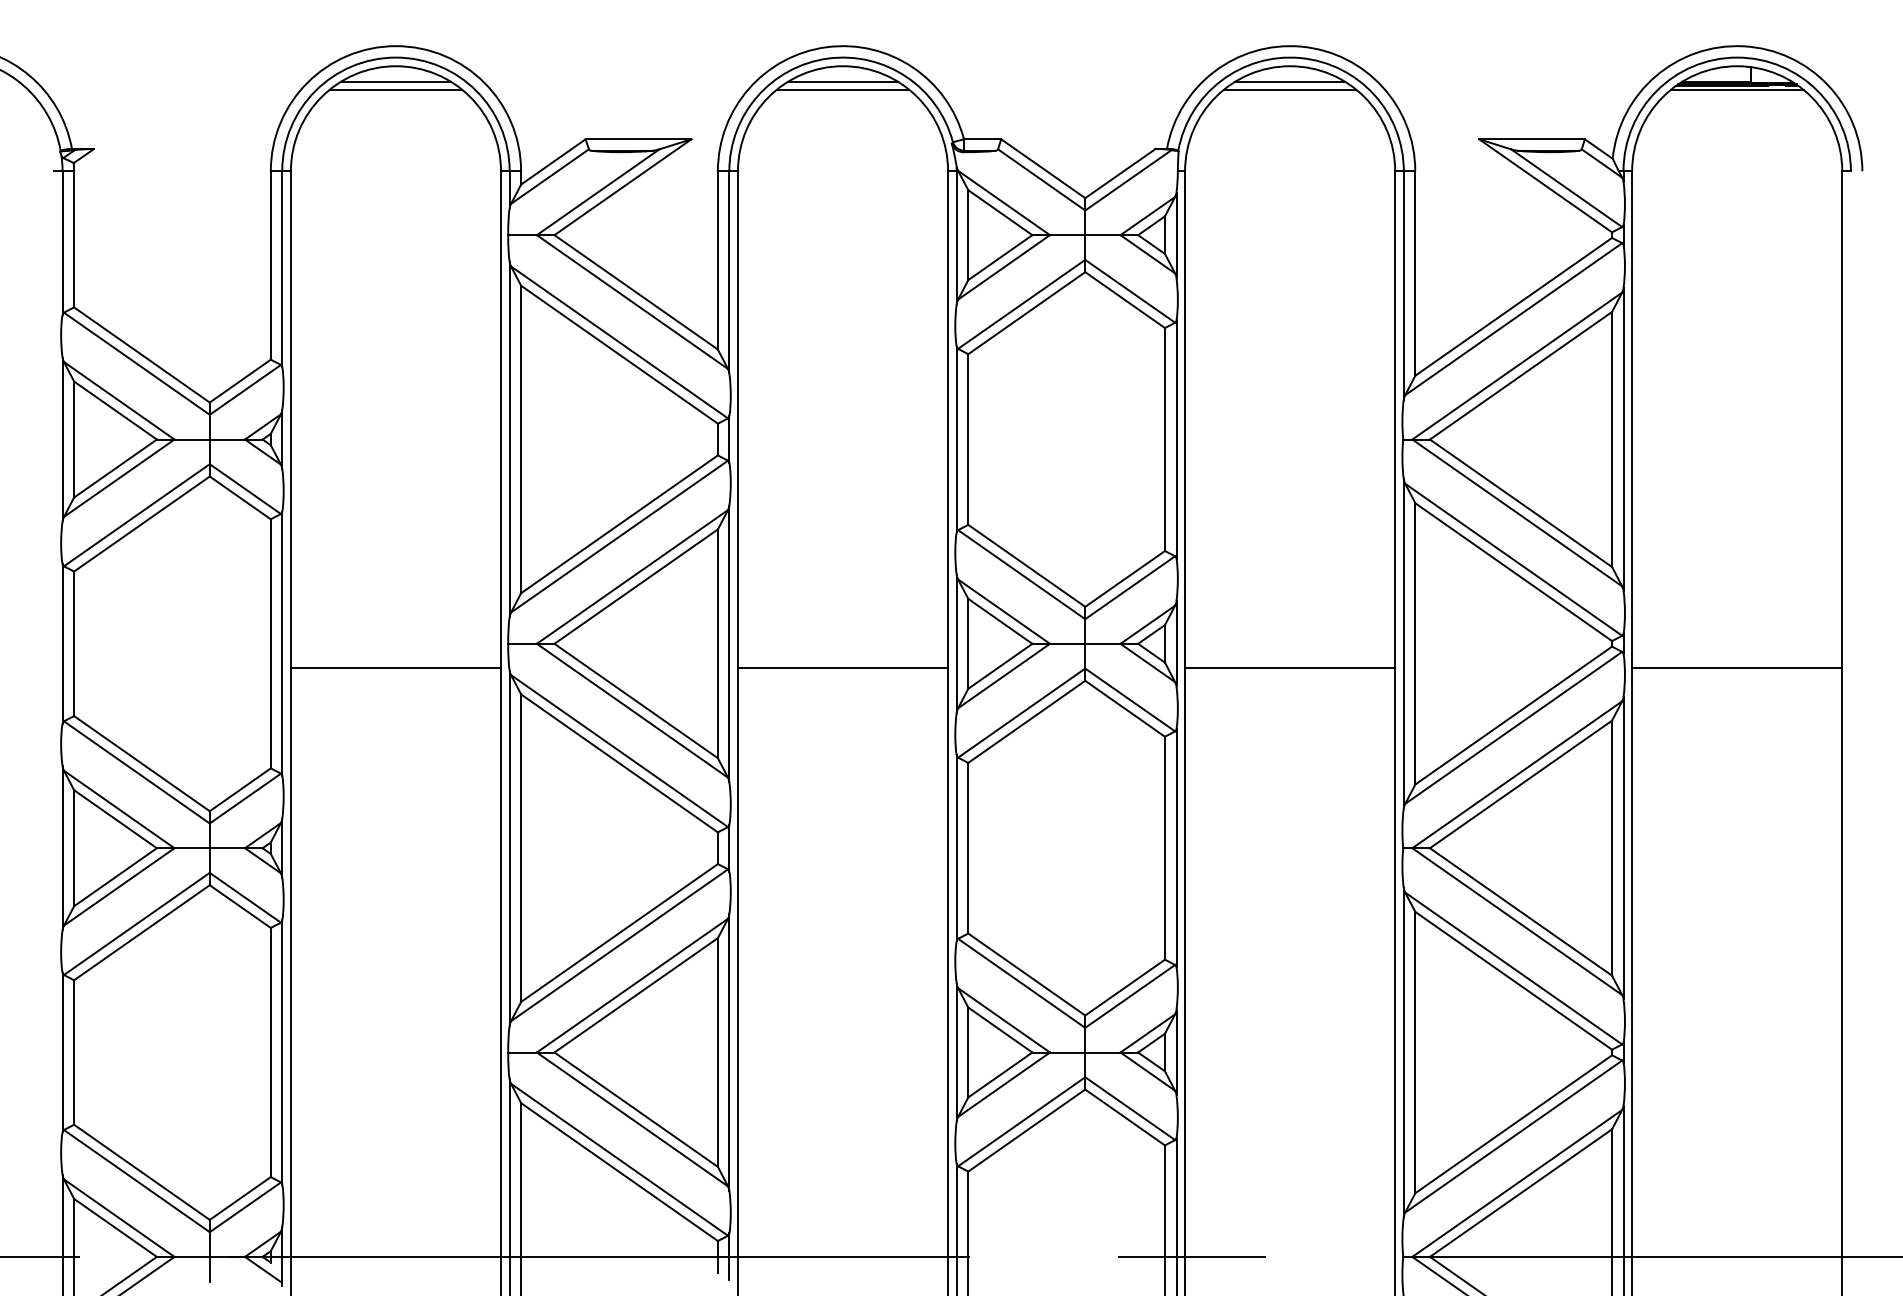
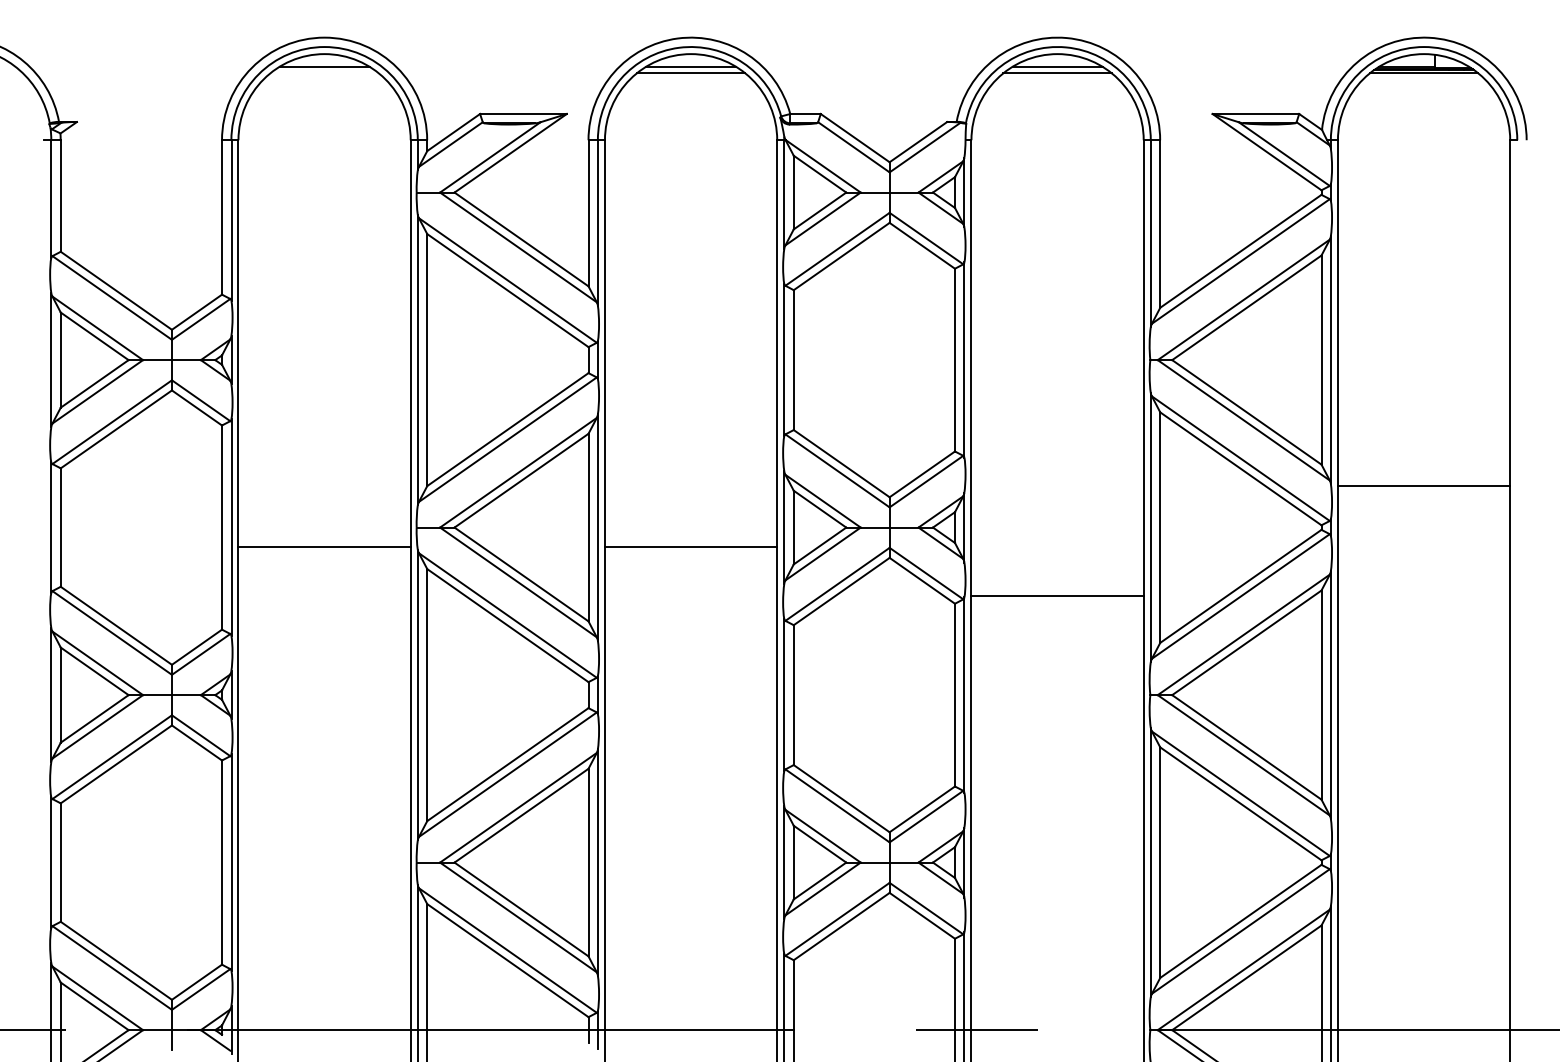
line: (395, 89) -> (324, 73), removed
line: (1290, 668) -> (1057, 596), moved
line: (1736, 668) -> (1423, 486), moved

